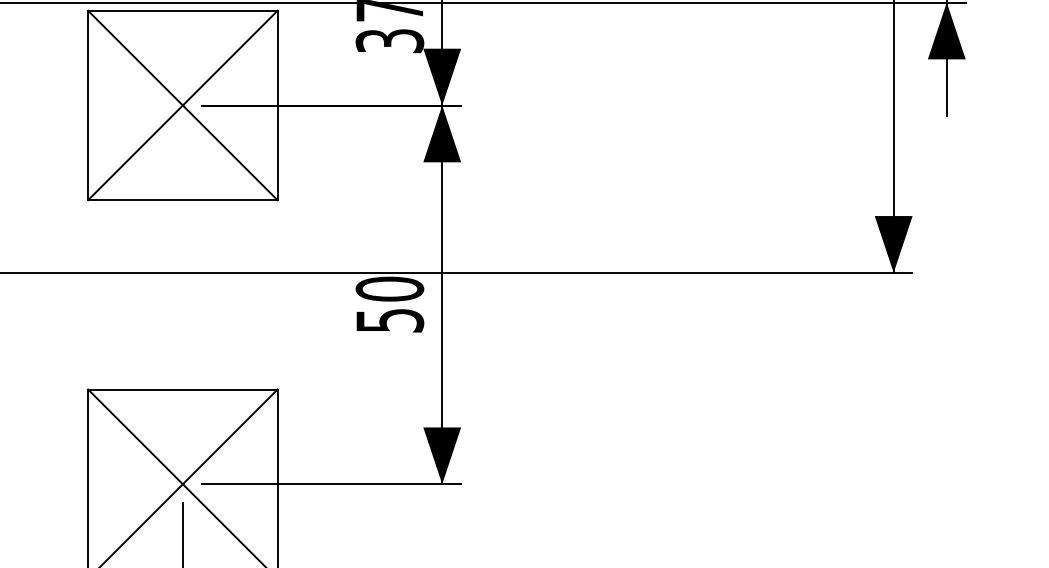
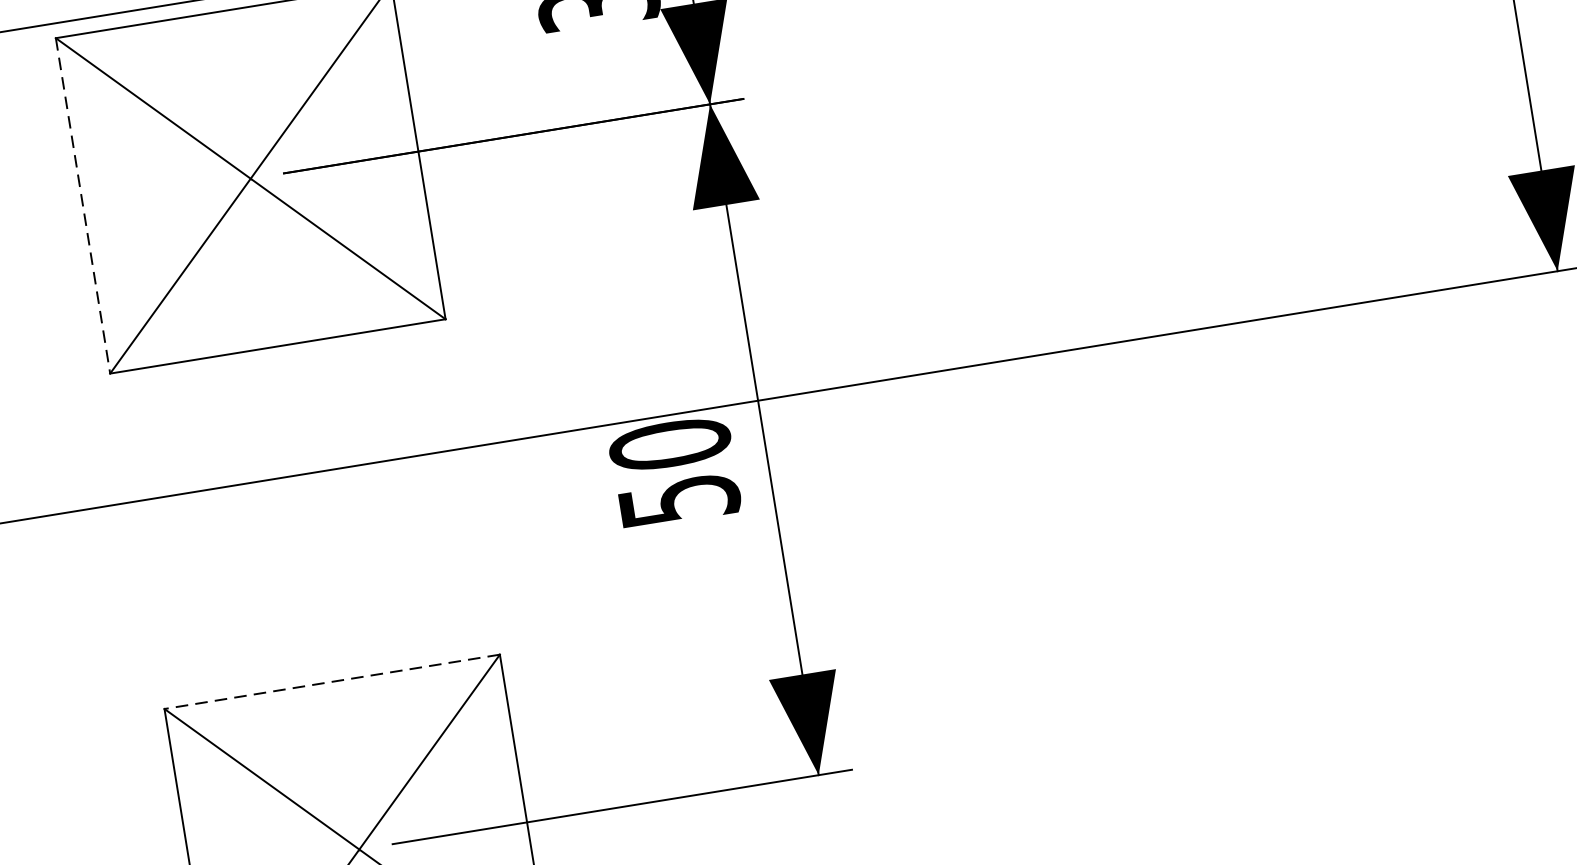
line: (88, 105) -> (83, 205), solid -> dashed
line: (182, 389) -> (331, 681), solid -> dashed

